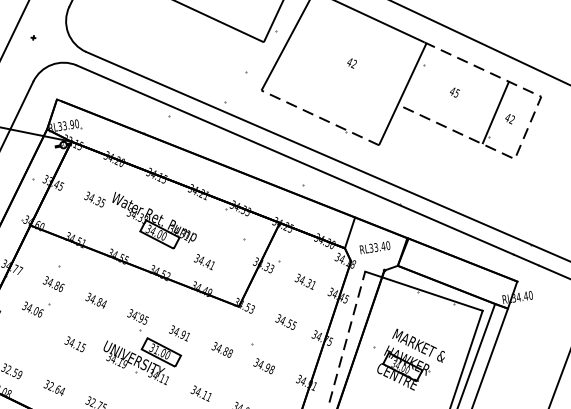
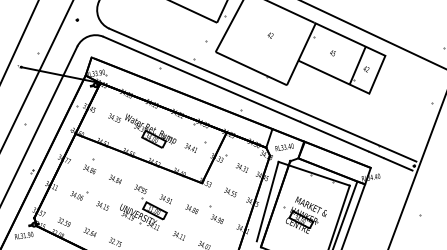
line: (318, 117) -> (250, 68), dashed -> solid
line: (528, 127) -> (377, 74), dashed -> solid
text: (203, 261) -> (190, 147), moved
part: (36, 308) -> (79, 195), moved
line: (346, 336) -> (267, 201), dashed -> solid

